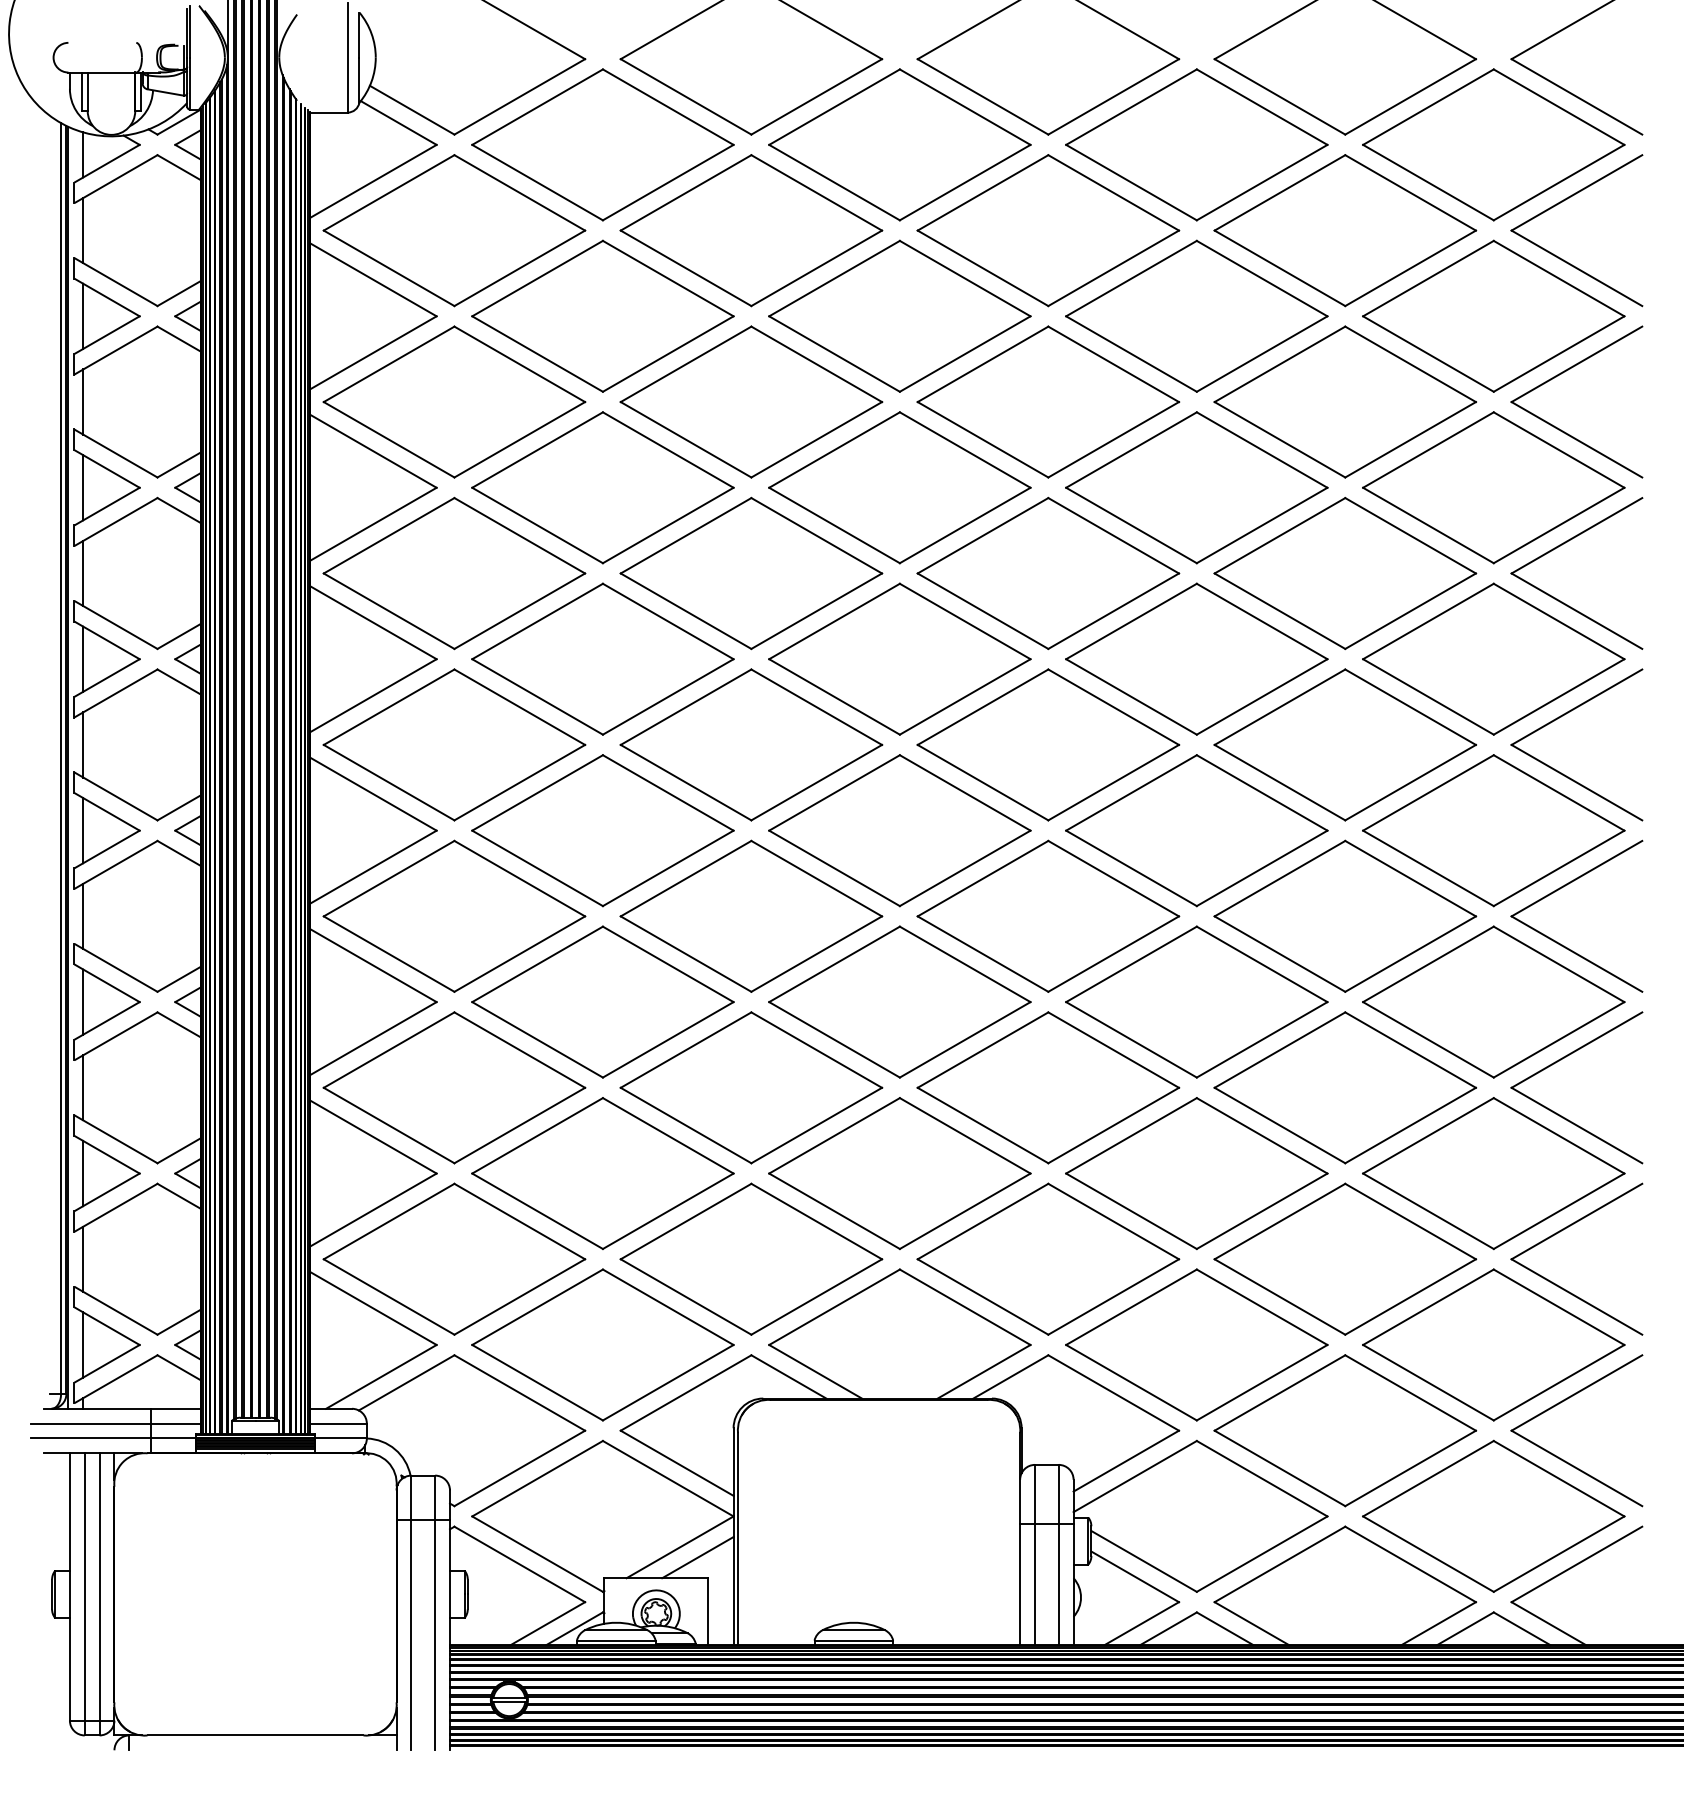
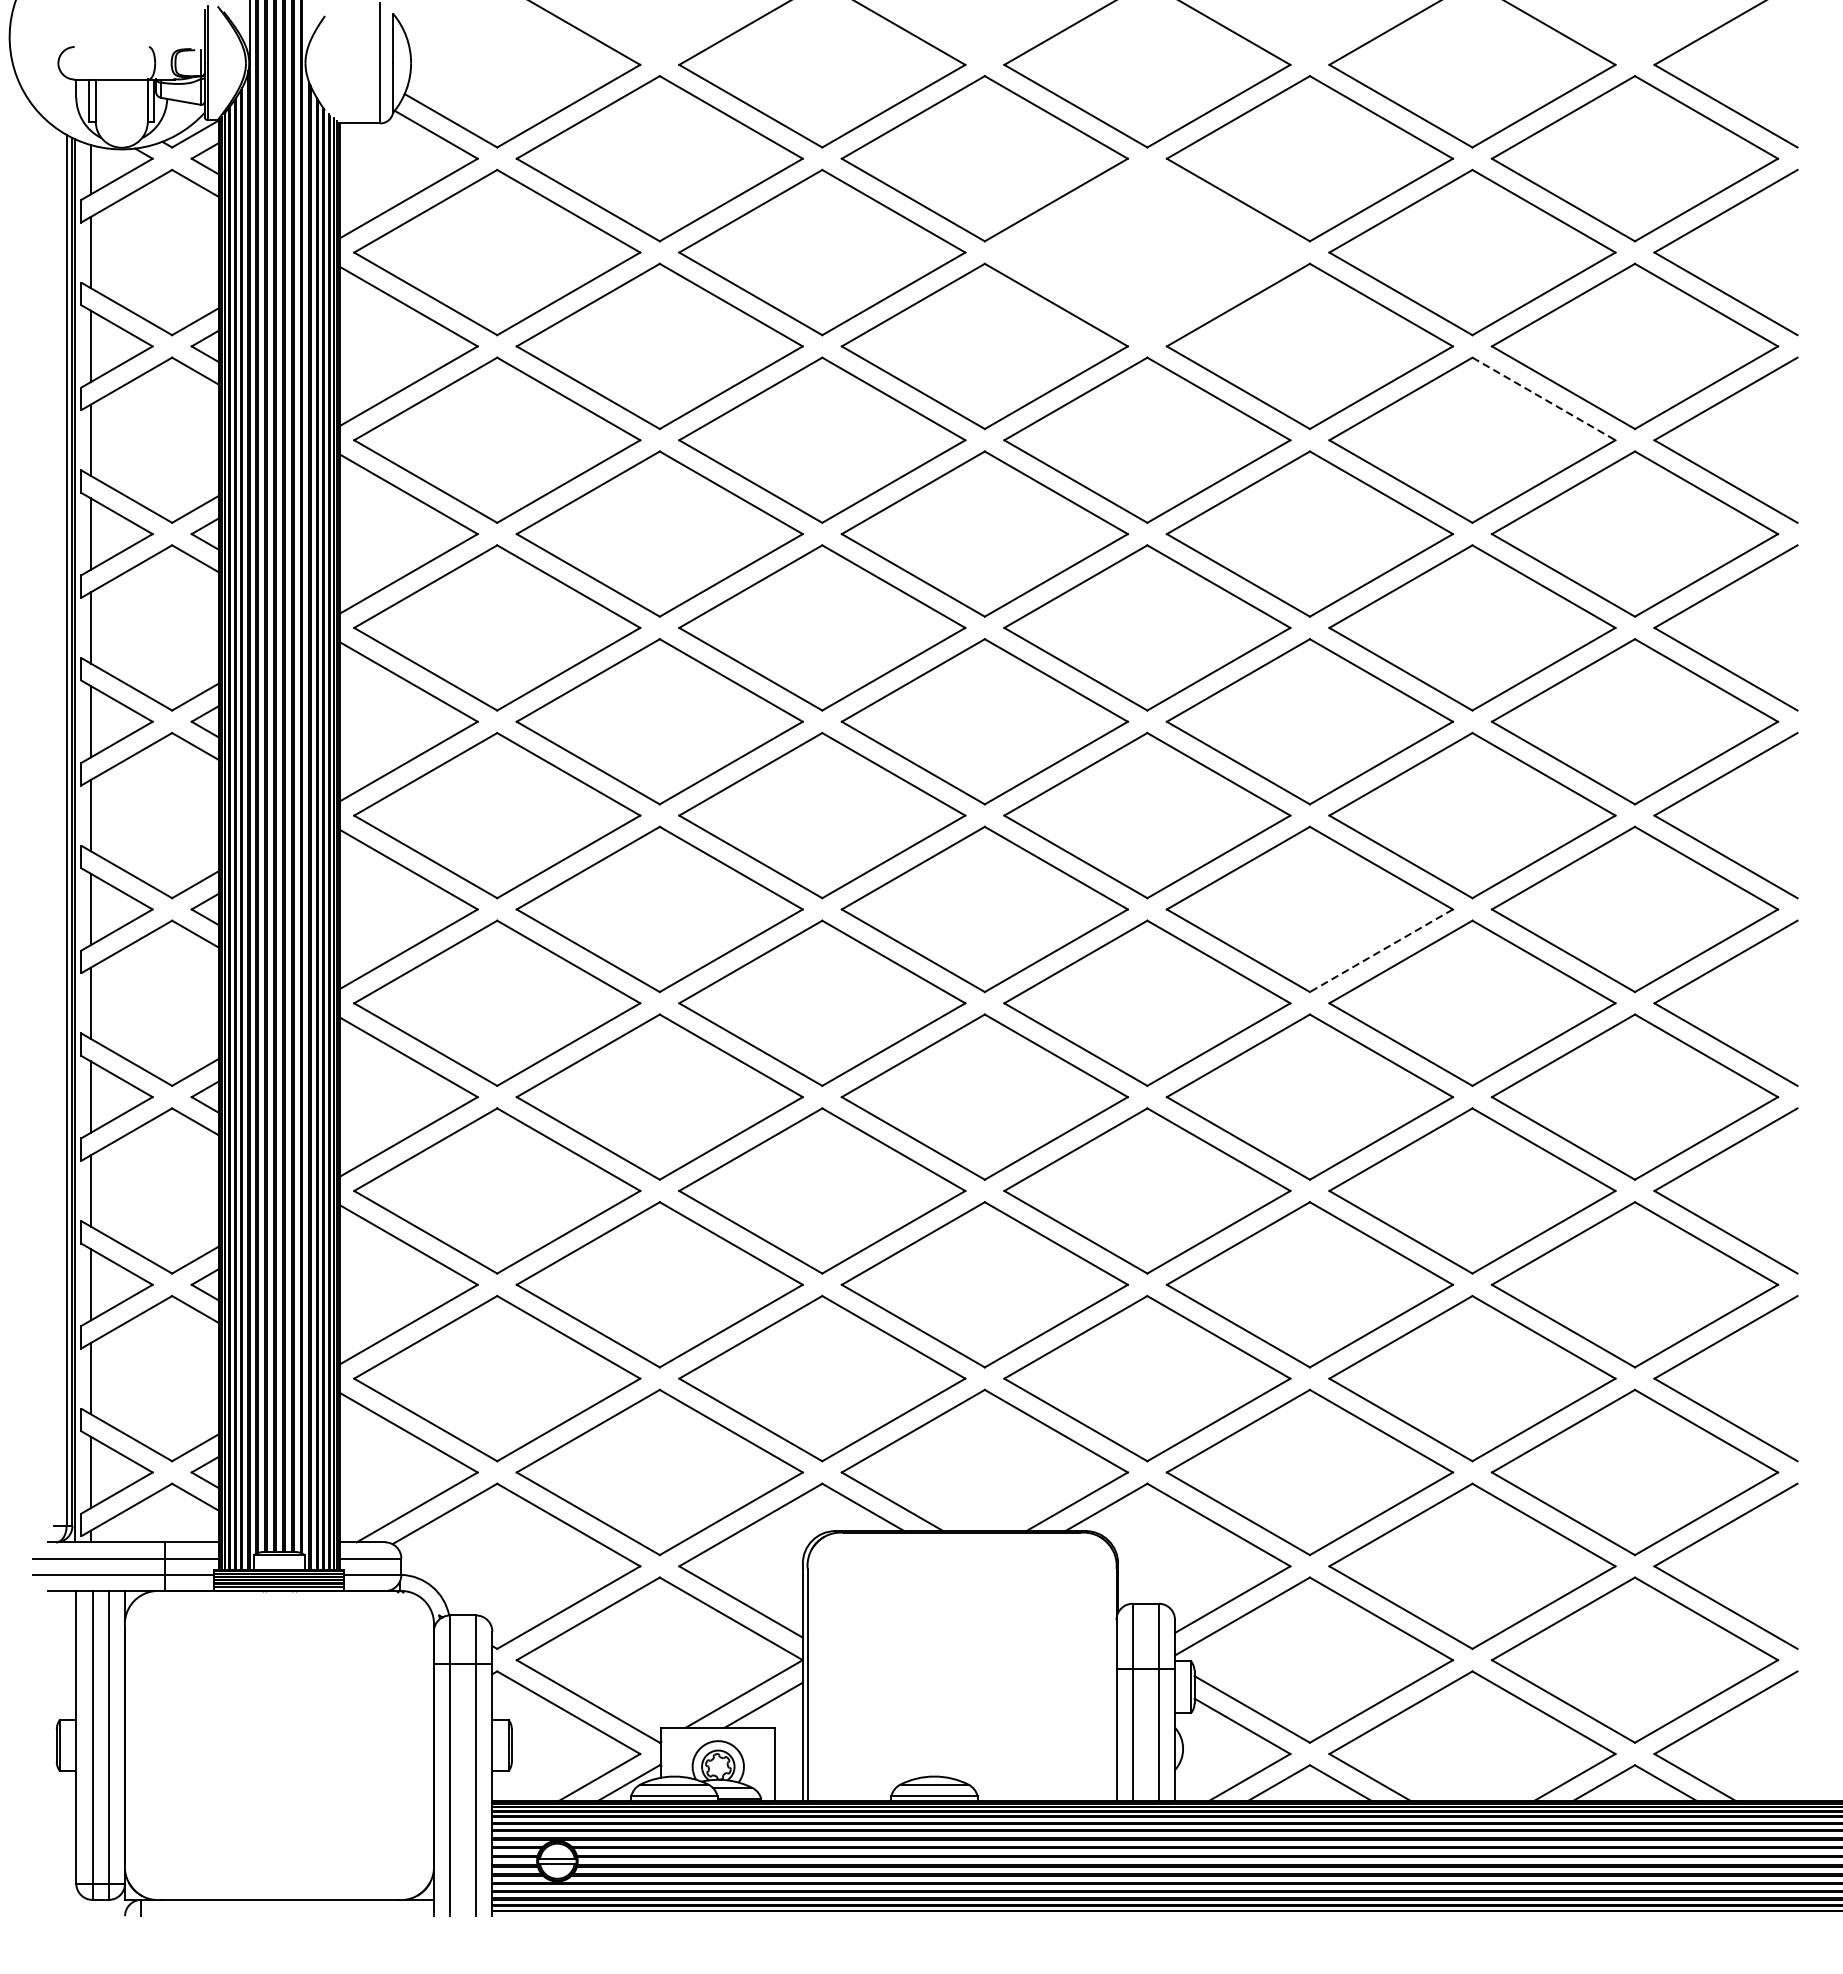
part: (1048, 230) -> (1147, 252), removed
line: (1411, 364) -> (1544, 399), solid -> dashed
line: (1261, 868) -> (1380, 950), solid -> dashed

